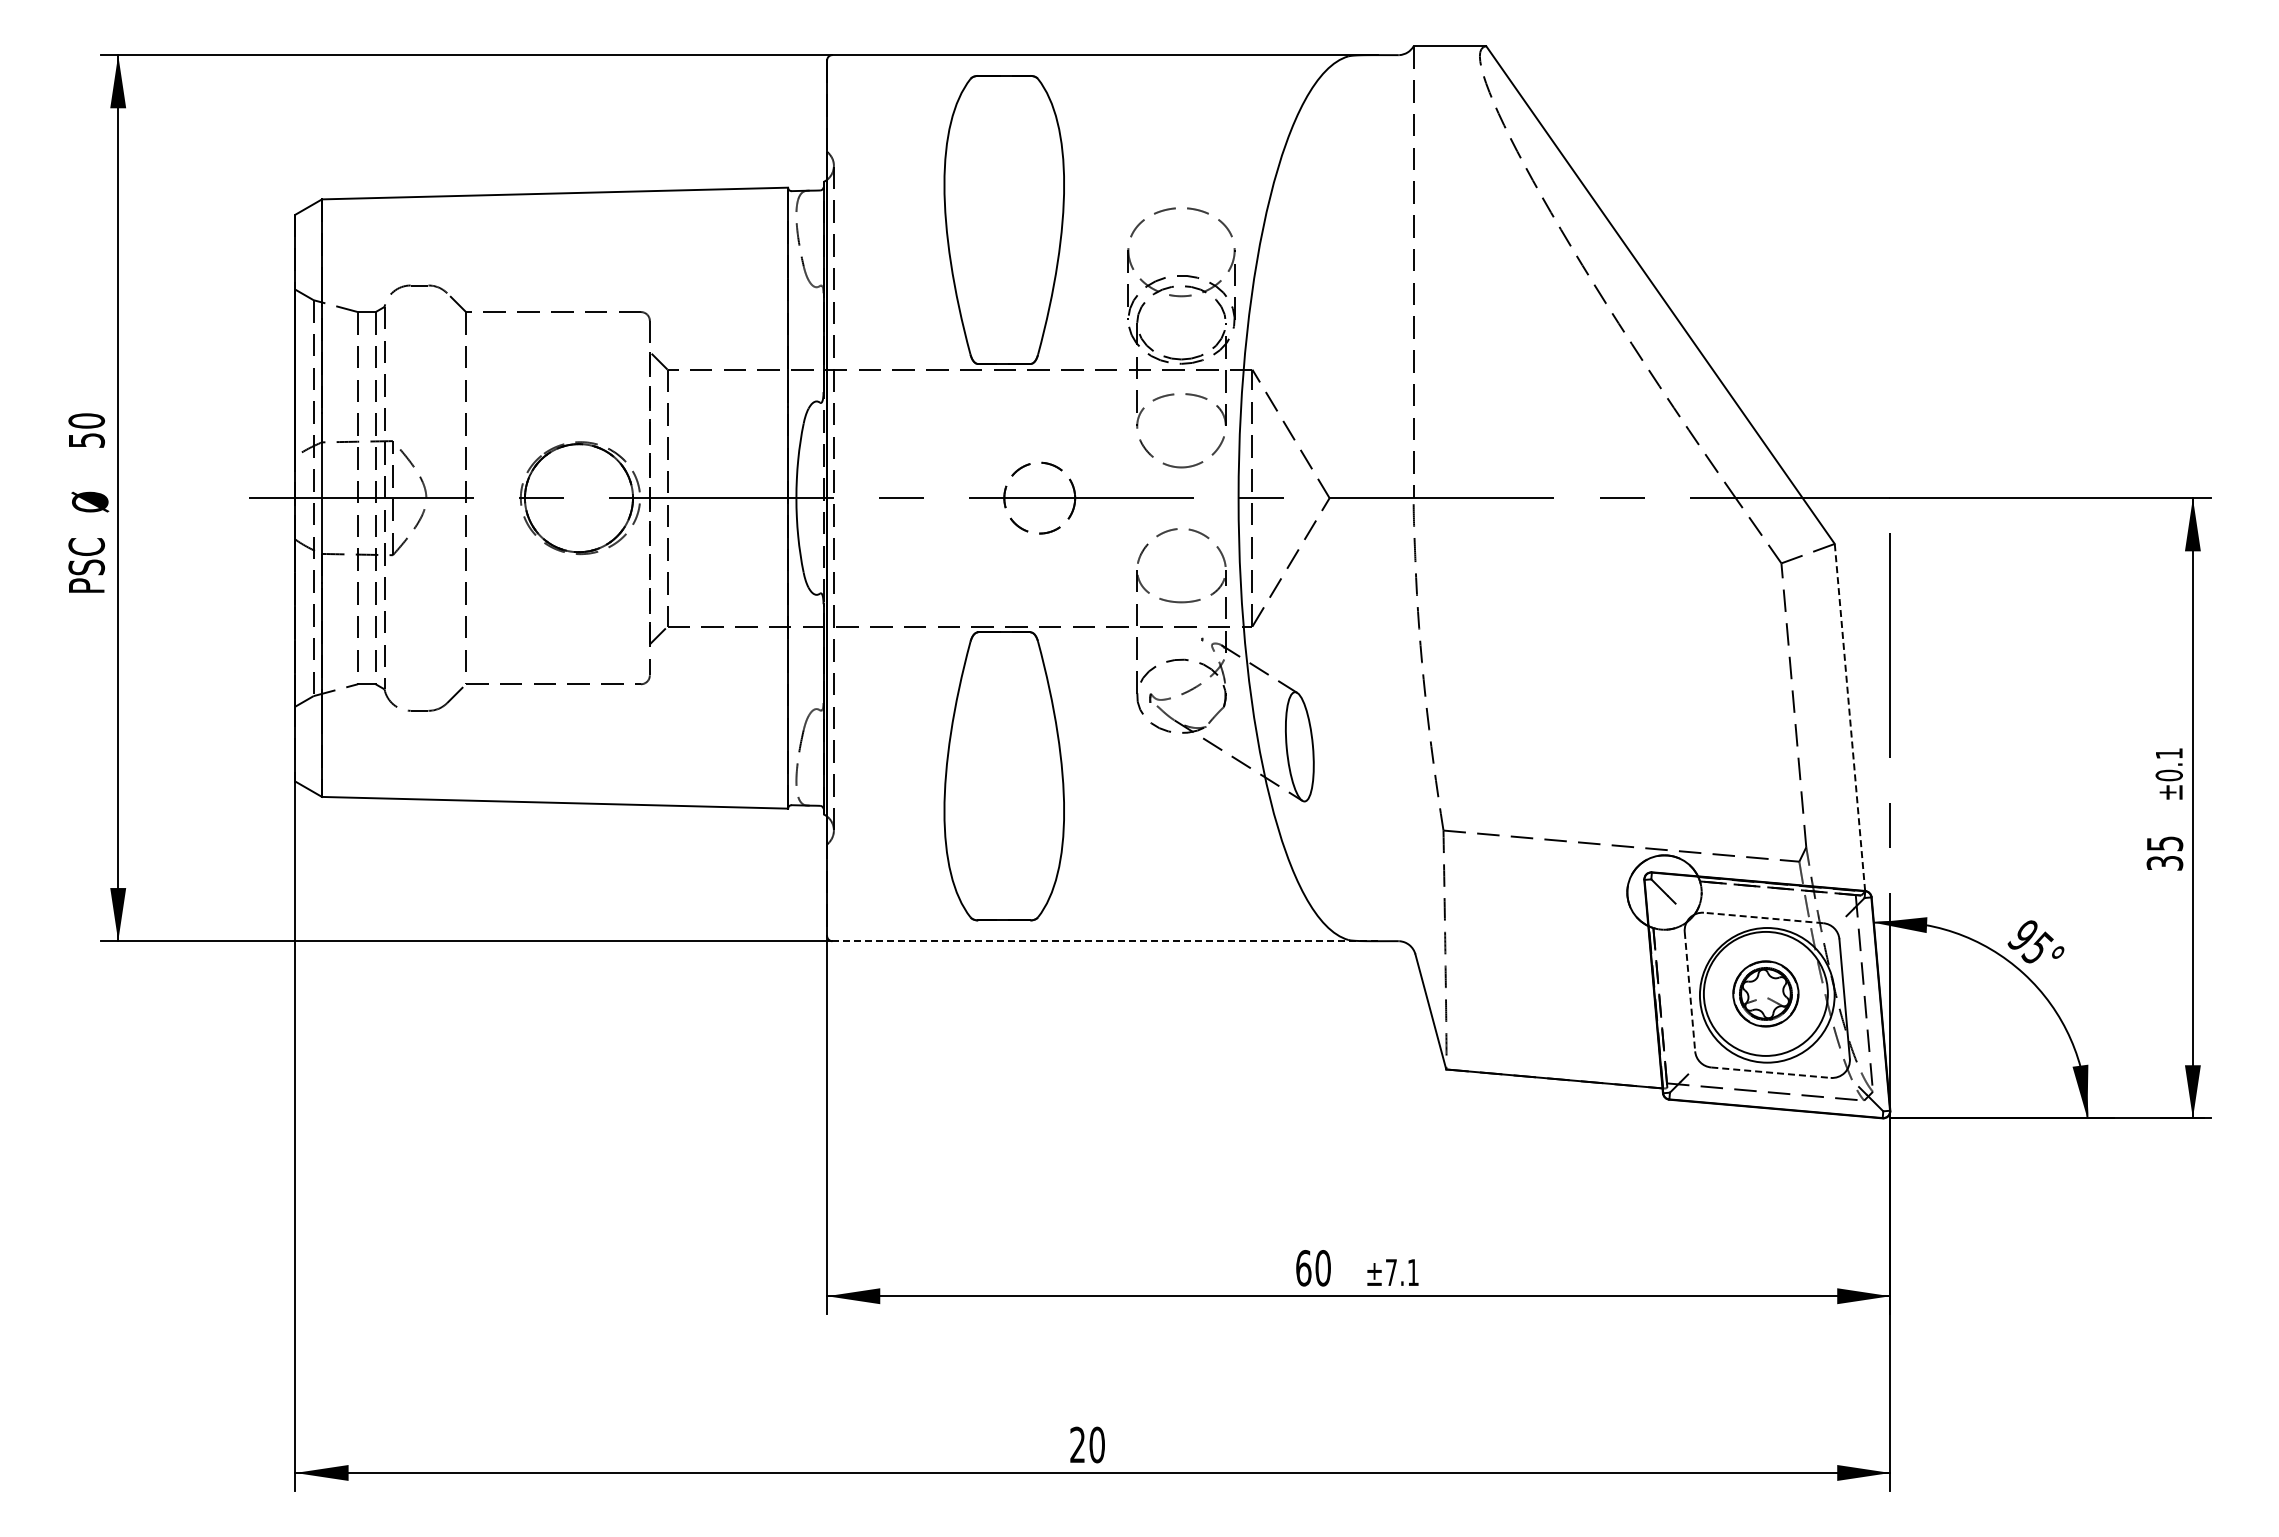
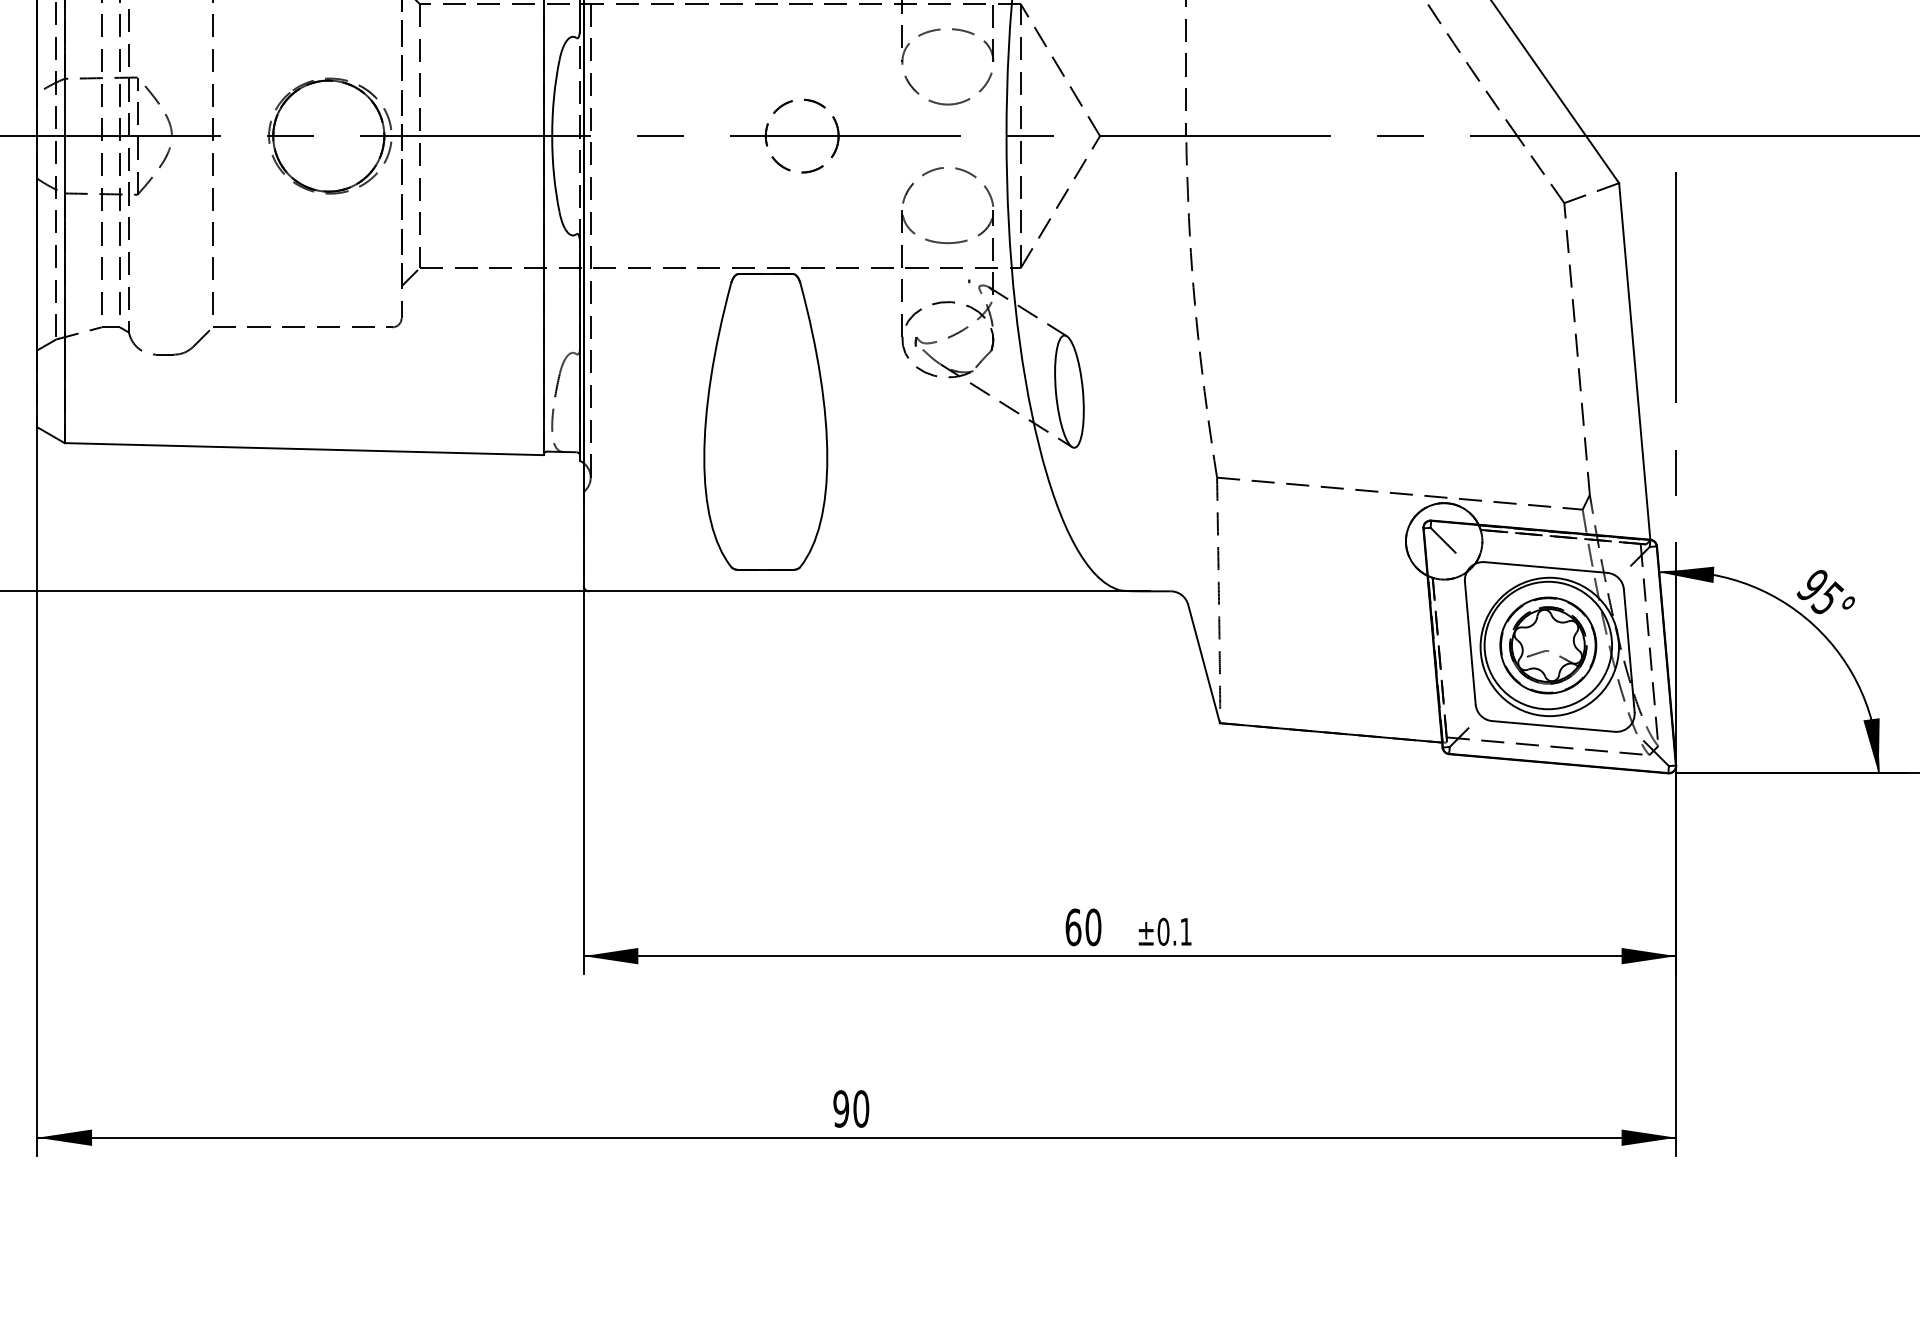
line: (1849, 716) -> (1634, 360), dashed -> solid
line: (1763, 917) -> (1545, 566), dashed -> solid
line: (1105, 941) -> (869, 591), dashed -> solid
line: (1689, 991) -> (1469, 643), dashed -> solid
part: (1765, 993) -> (1547, 645), size x1.43
line: (1770, 1072) -> (1553, 726), dashed -> solid
text: (1391, 1272) -> (1163, 931), ±7.1 -> ±0.1
text: (1077, 1444) -> (841, 1108), 20 -> 90

